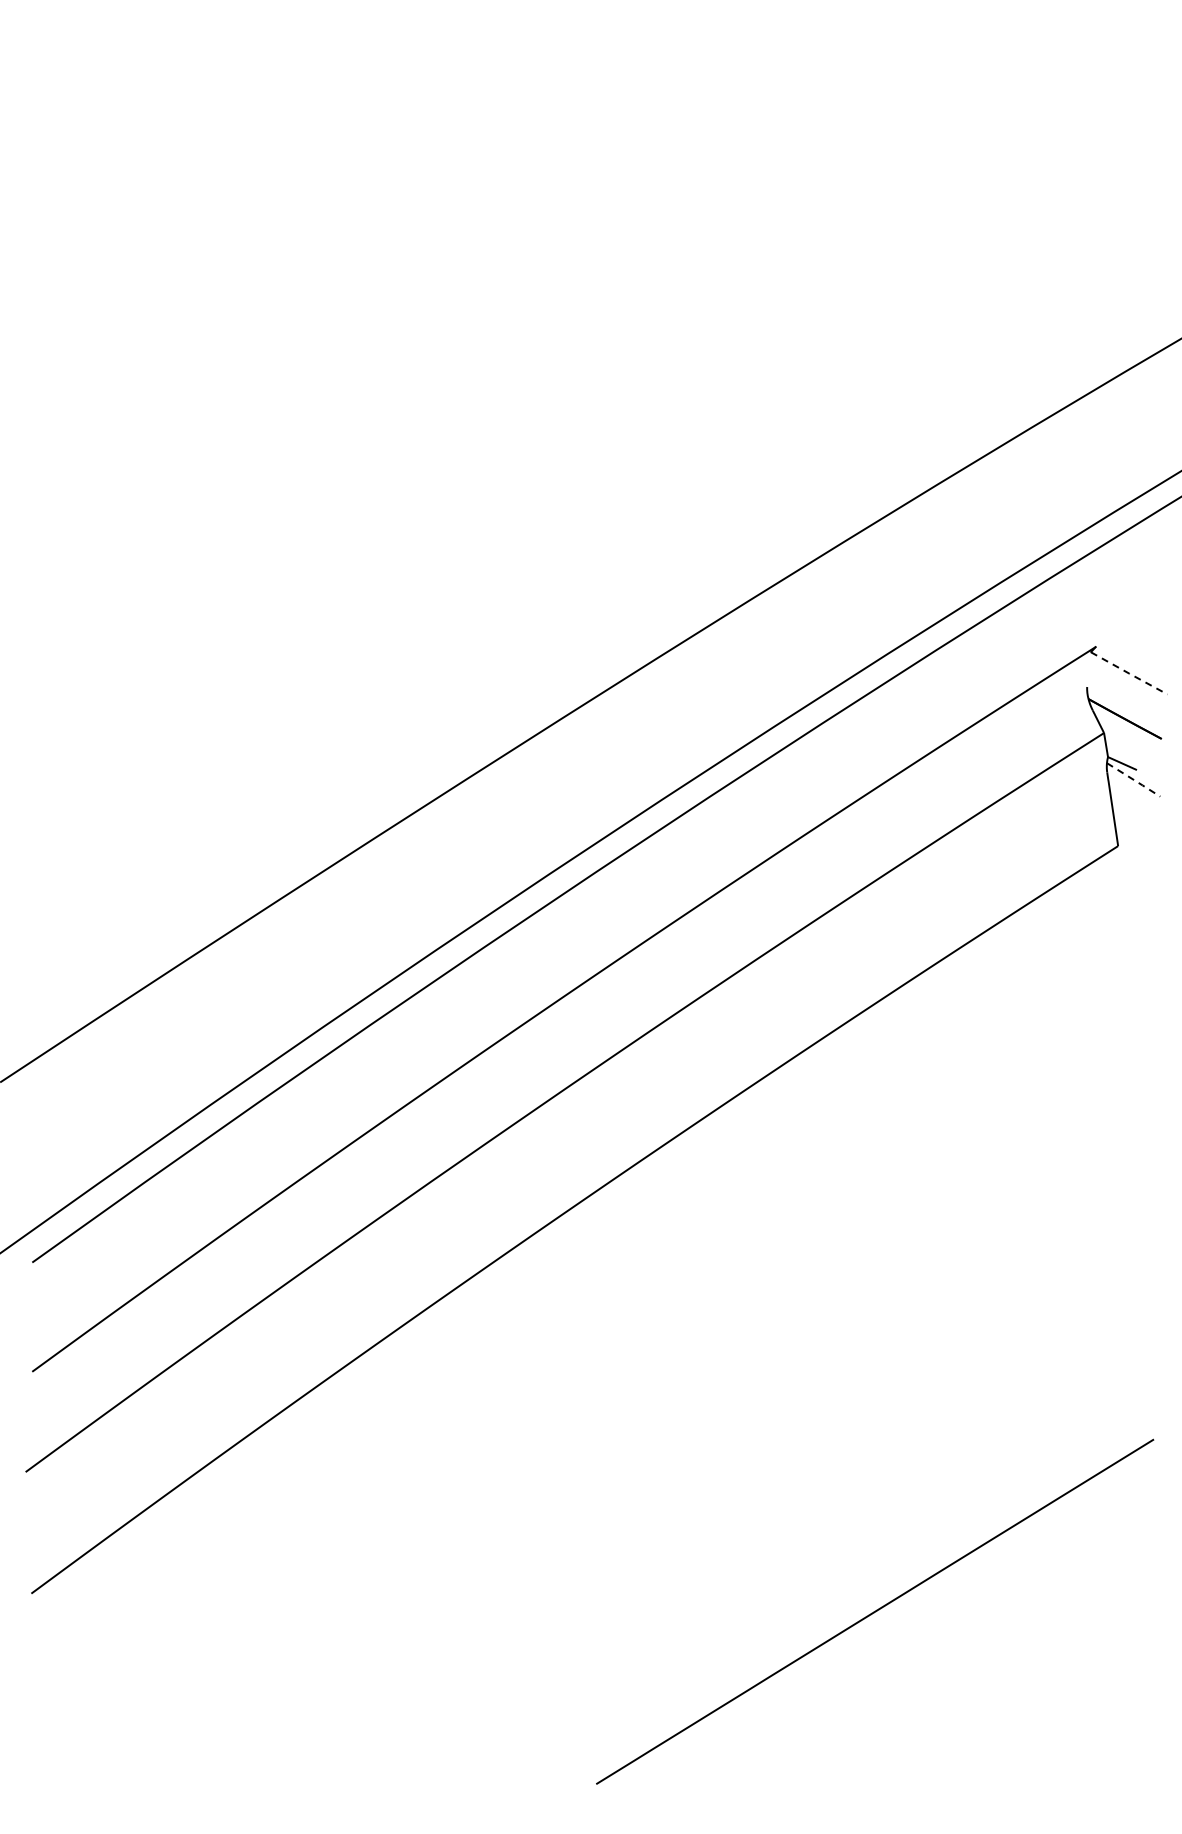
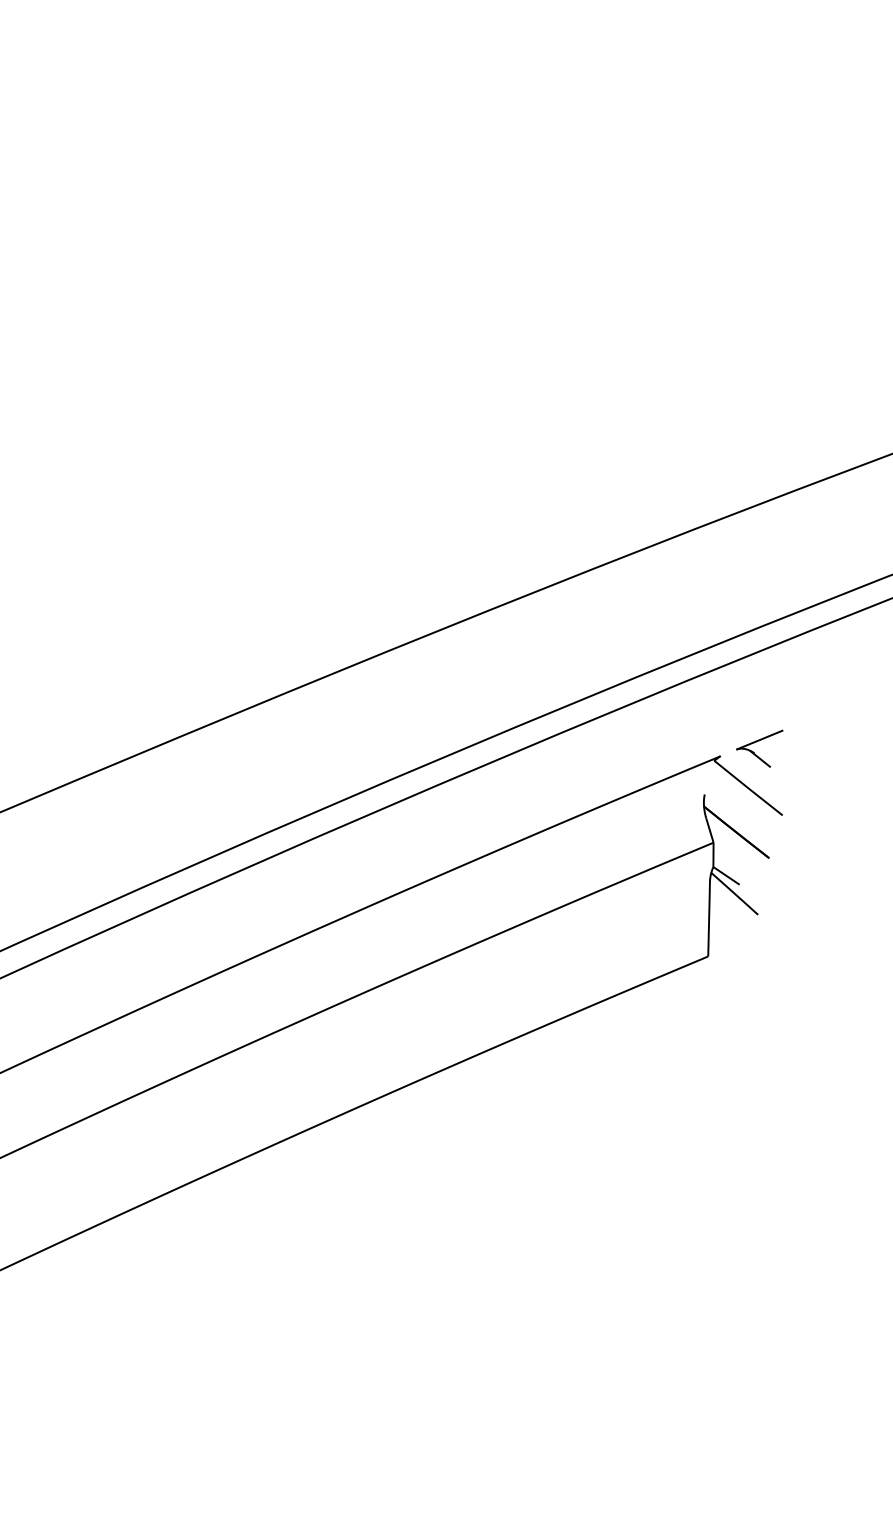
part: (1131, 629) -> (758, 745), added
line: (1129, 673) -> (748, 788), dashed -> solid
line: (1133, 779) -> (734, 893), dashed -> solid

